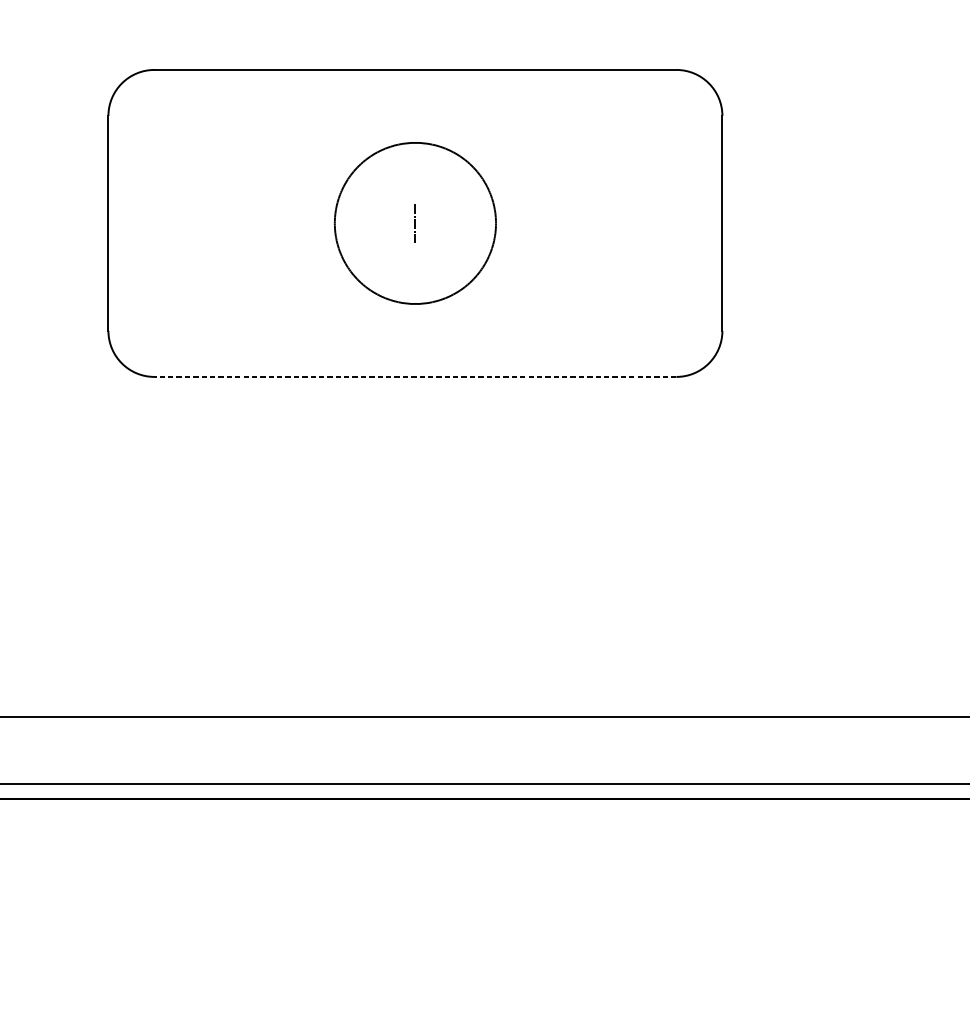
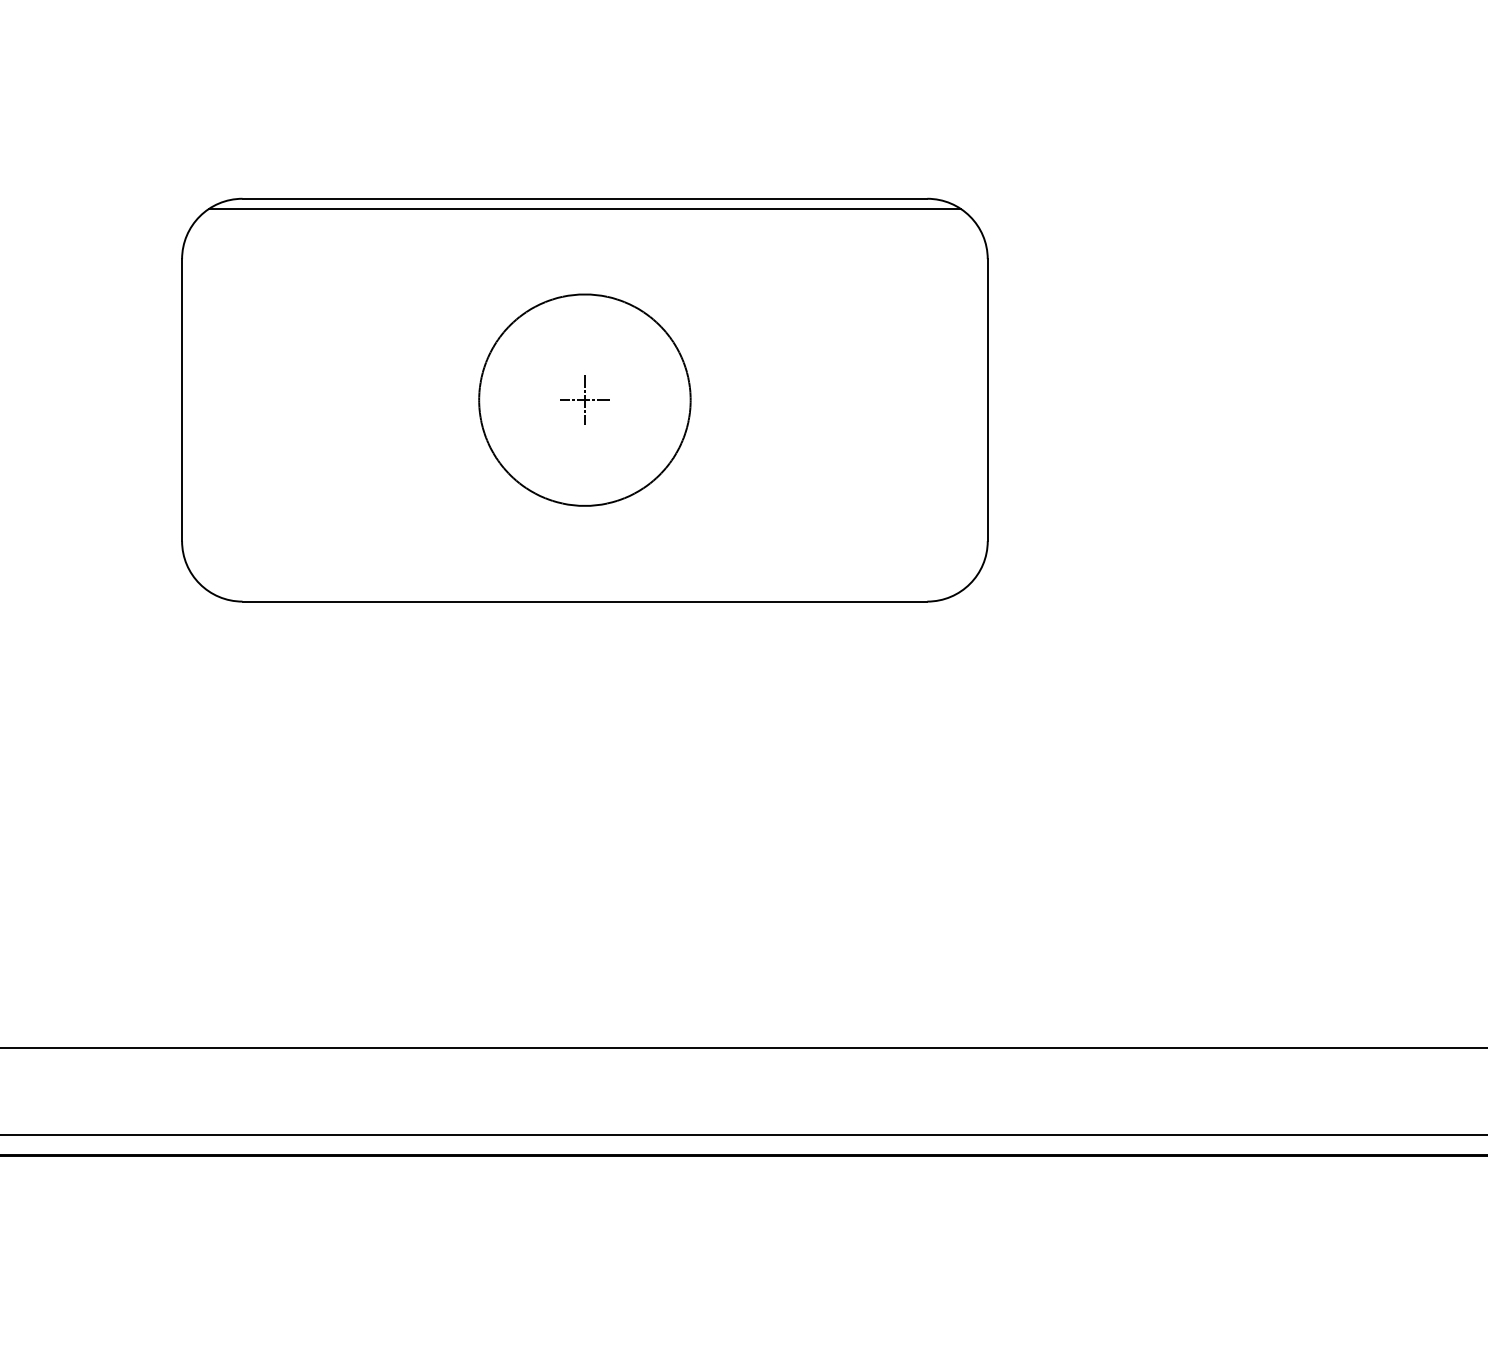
line: (415, 77) -> (584, 208), added
line: (415, 223) -> (584, 400), added
line: (415, 376) -> (584, 601), dashed -> solid

